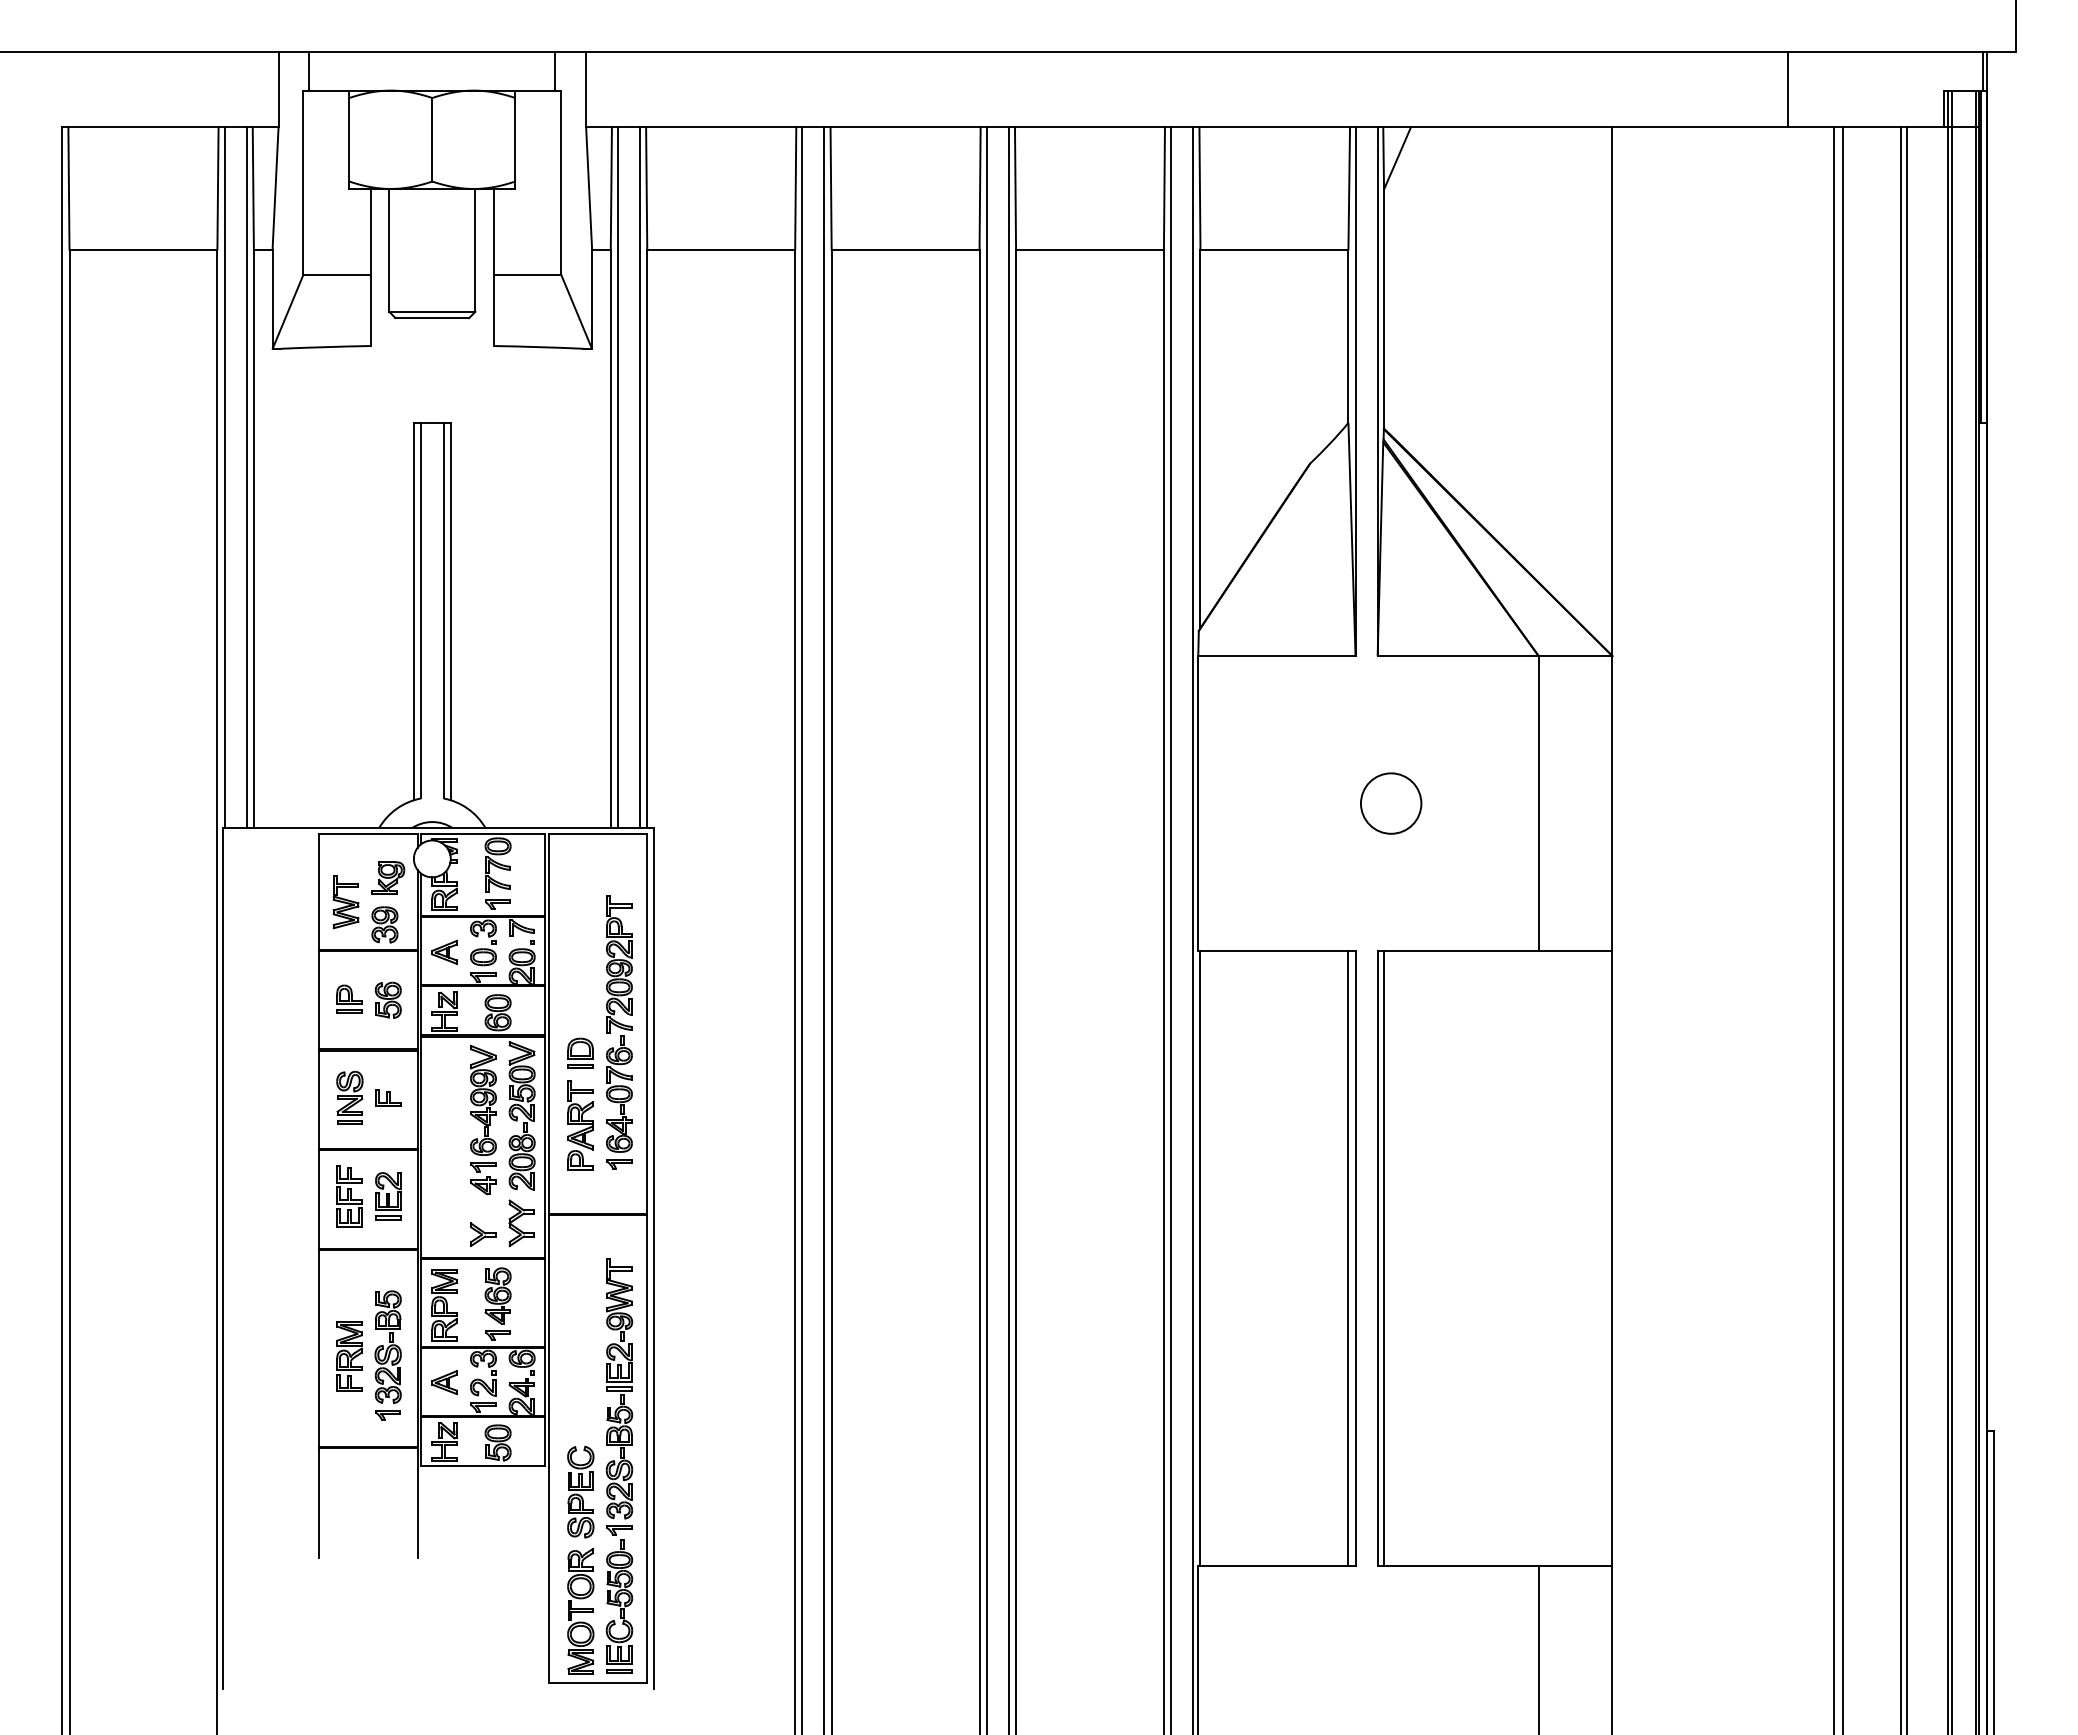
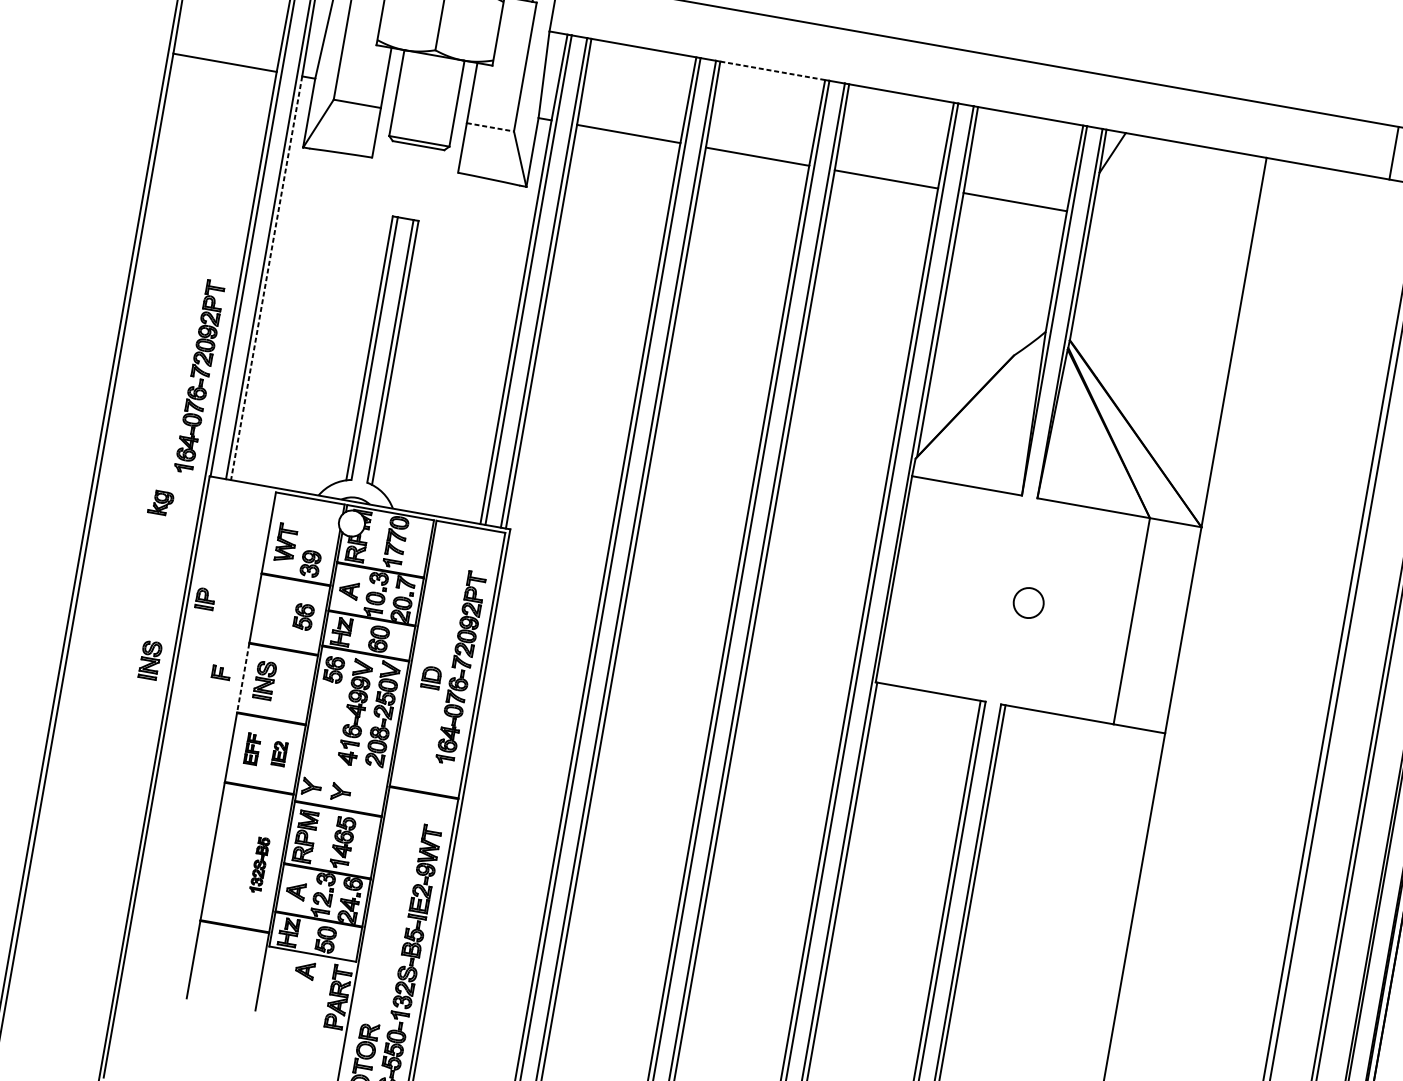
line: (905, 127) -> (772, 70), solid -> dashed
line: (527, 275) -> (490, 127), solid -> dashed
line: (253, 539) -> (266, 278), solid -> dashed
part: (184, 692) -> (199, 376), added
circle: (1390, 803) -> (1028, 602), size x0.7
part: (388, 877) -> (161, 502), moved
part: (349, 998) -> (205, 598), moved
part: (442, 1065) -> (333, 669), added
part: (185, 1097) -> (150, 659), added
part: (388, 1097) -> (221, 672), moved
line: (319, 1100) -> (243, 678), solid -> dashed
part: (580, 1125) -> (338, 997), moved
part: (349, 1196) -> (252, 749), size x0.7
part: (388, 1196) -> (279, 754), size x0.7
part: (521, 1223) -> (369, 789), removed
part: (441, 1234) -> (312, 787), added
part: (387, 1355) -> (259, 865), size x0.6
part: (349, 1356) -> (232, 861), removed
part: (476, 1490) -> (304, 970), added
part: (580, 1491) -> (377, 983), removed

